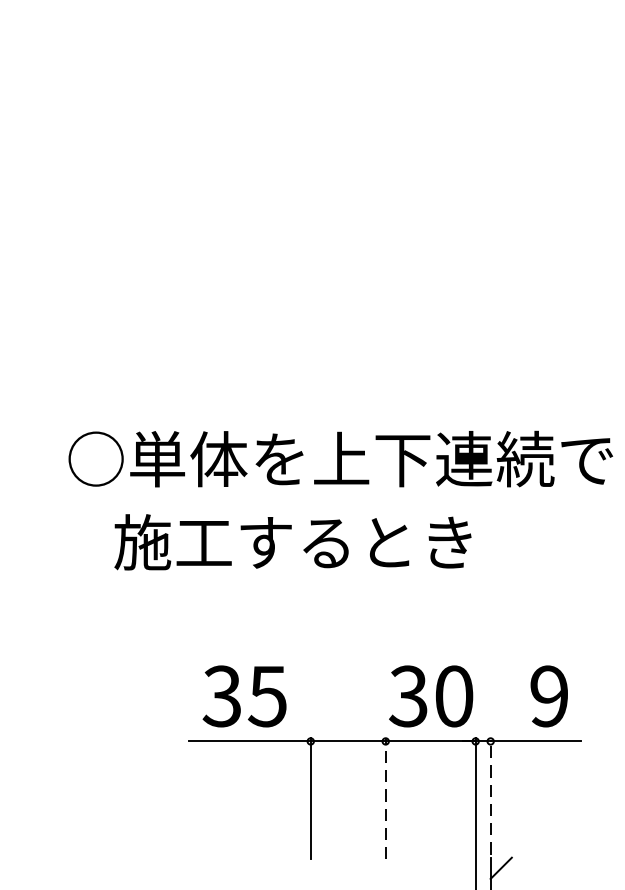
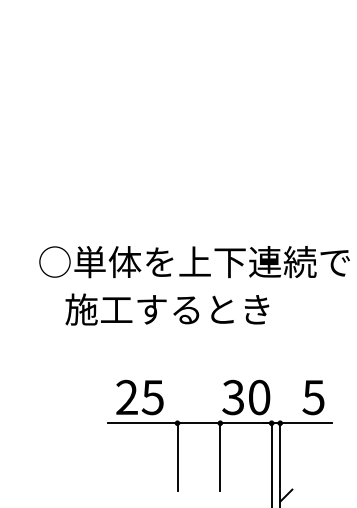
text: (221, 696) -> (126, 397), 35 -> 25
text: (548, 696) -> (313, 397), 9 -> 5
line: (491, 796) -> (280, 454), dashed -> solid
line: (386, 799) -> (220, 456), dashed -> solid

